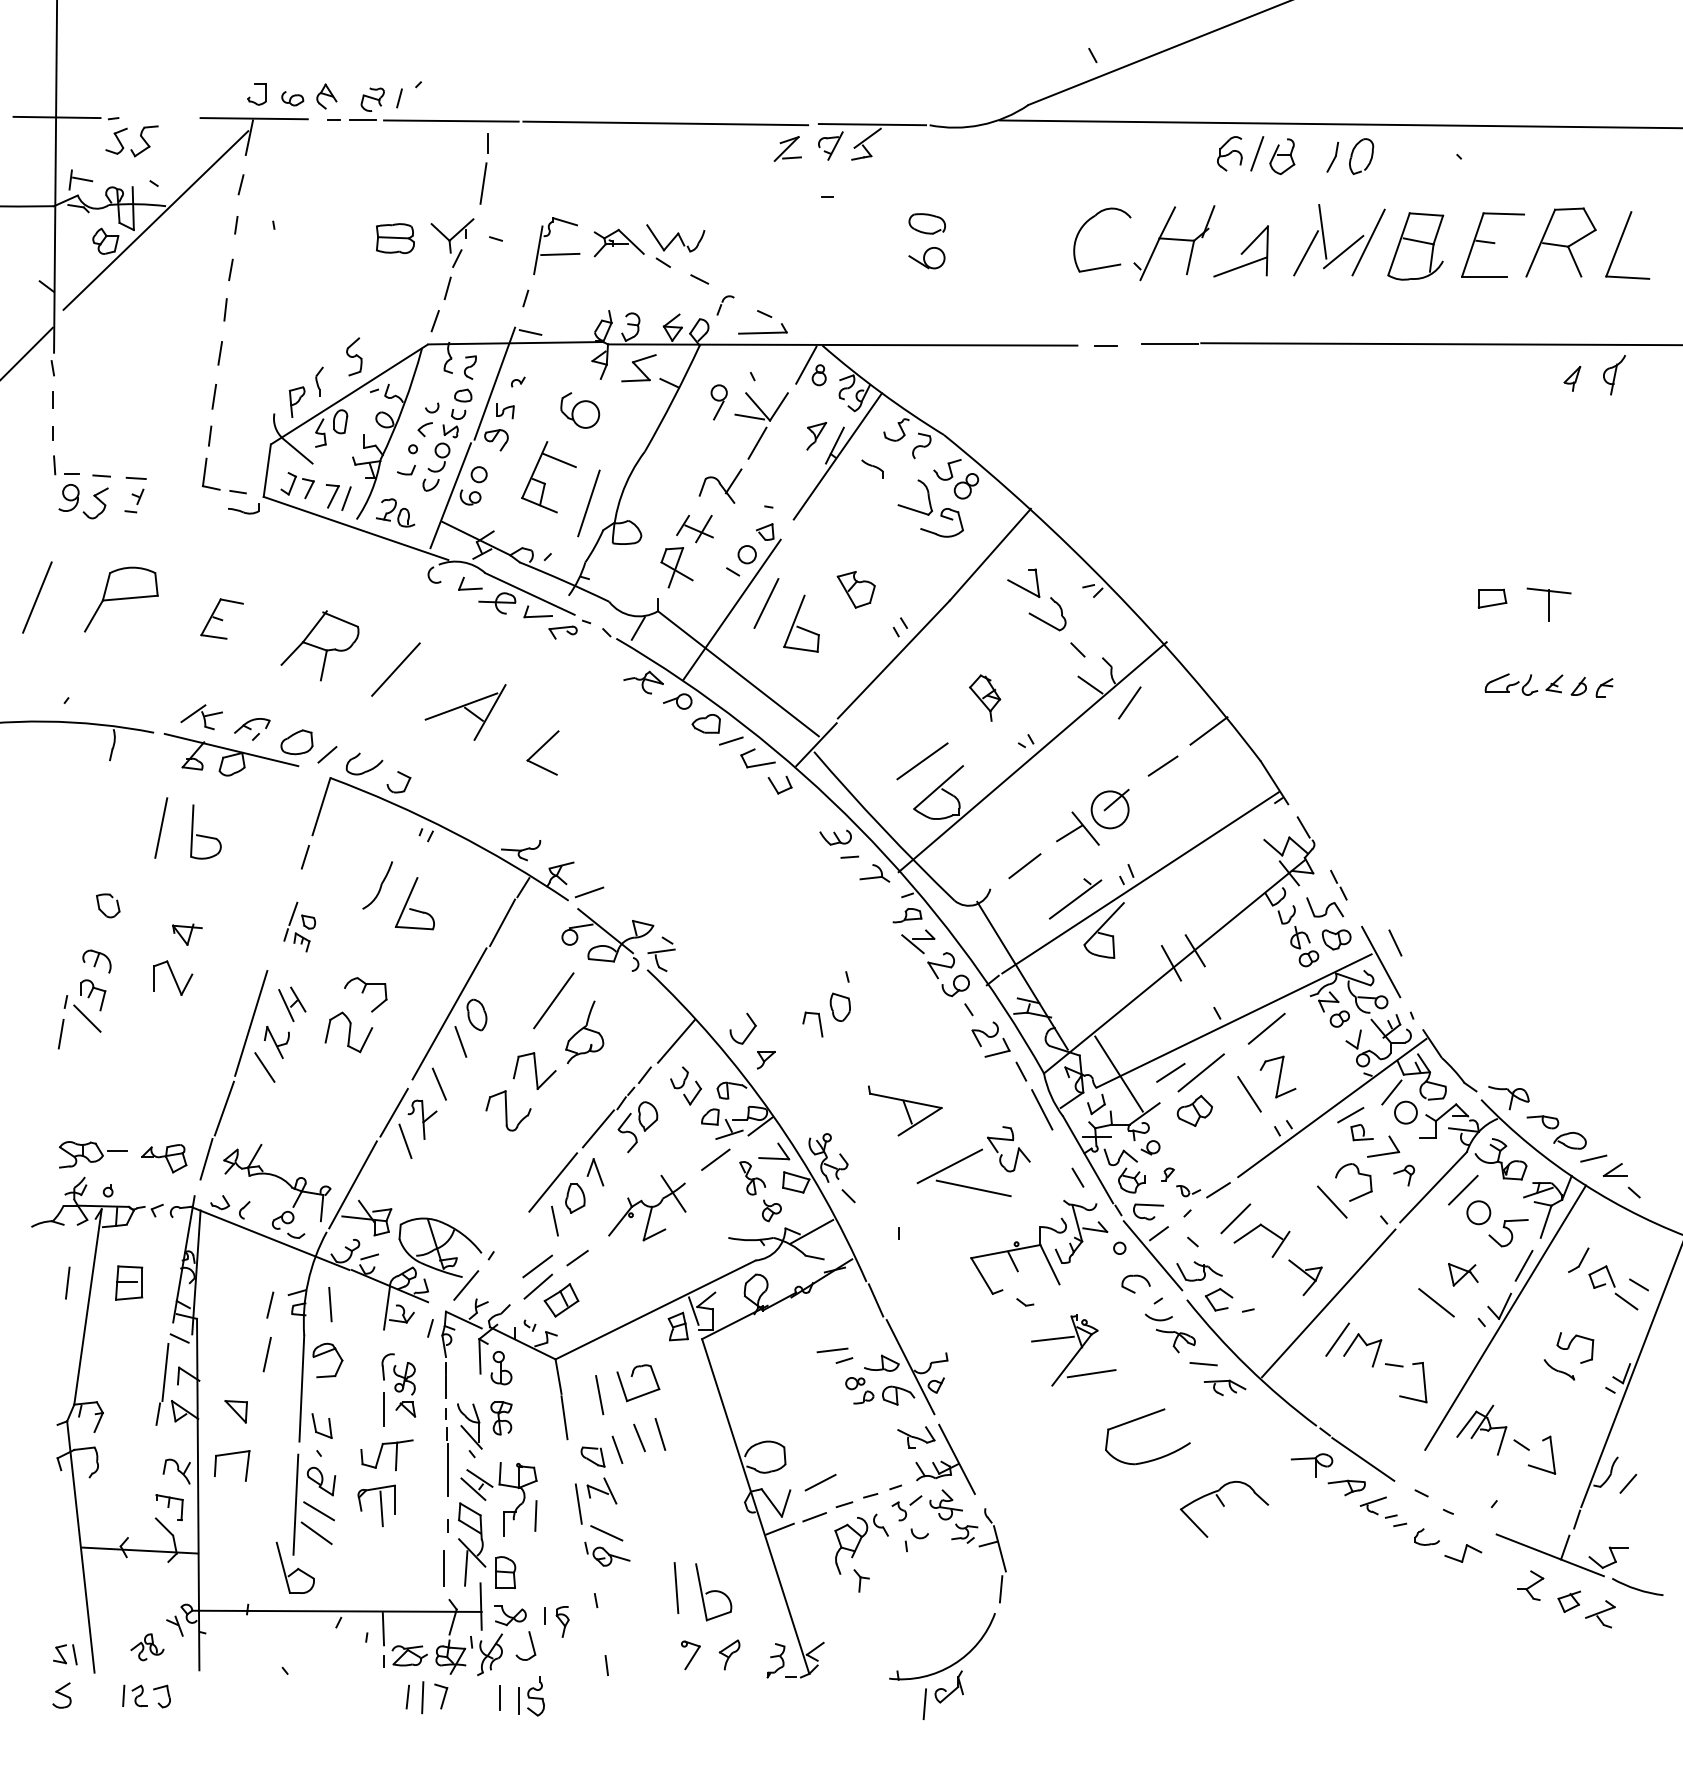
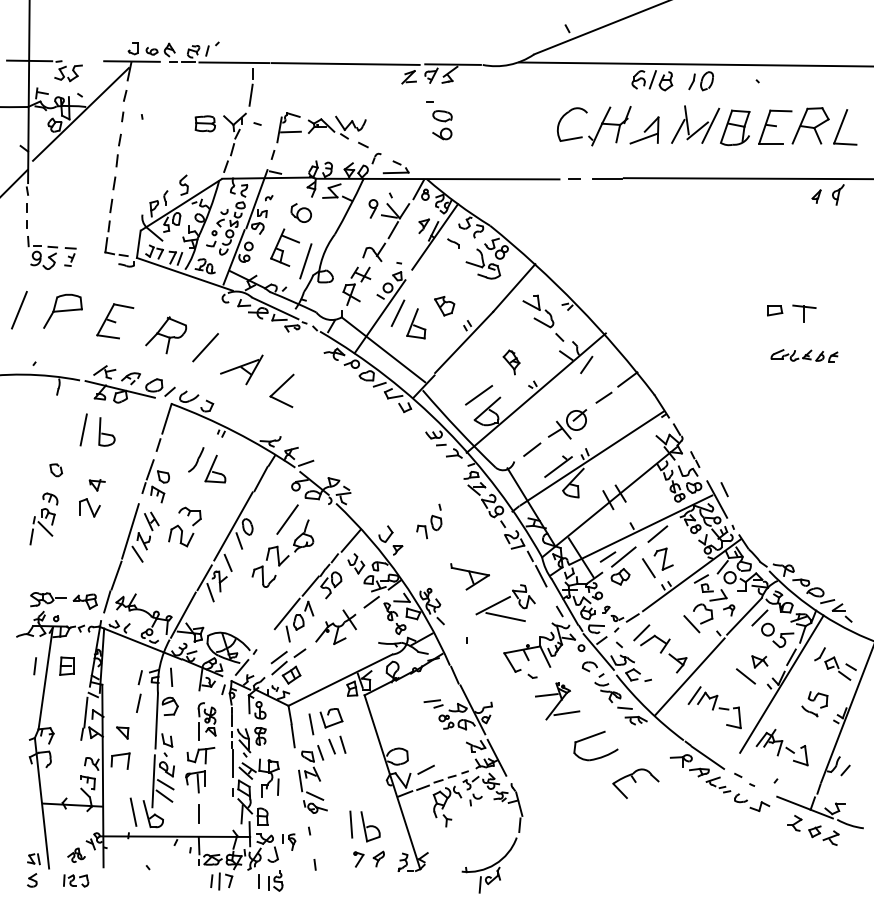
part: (927, 241) -> (442, 125), moved
part: (222, 619) -> (115, 321), size x1.67
part: (542, 752) -> (281, 390), size x1.43
part: (299, 927) -> (155, 481), size x1.67
line: (257, 1562) -> (133, 811), added
line: (443, 1566) -> (198, 813), moved

